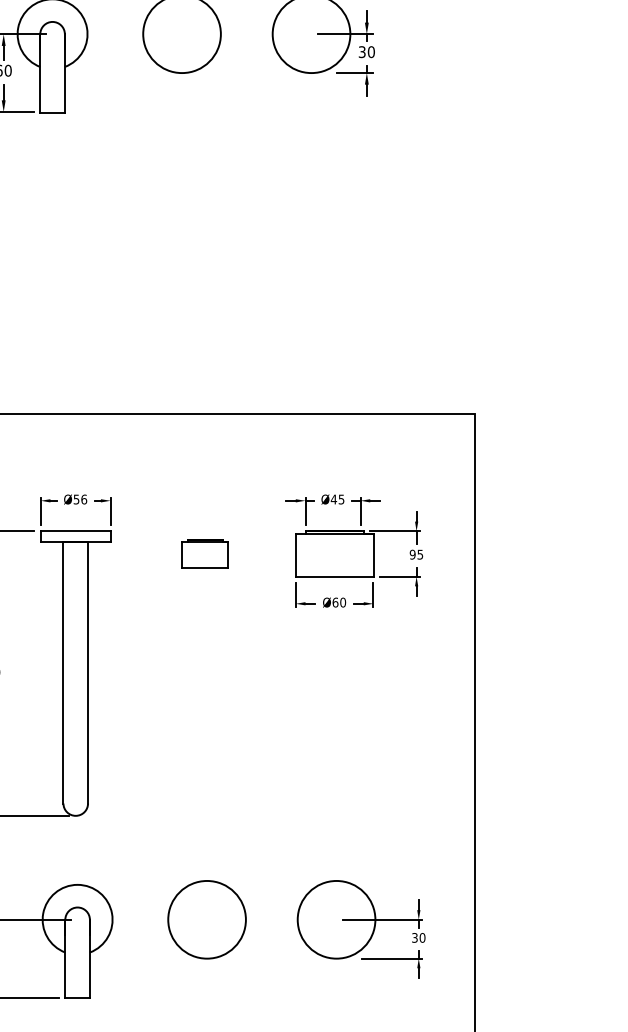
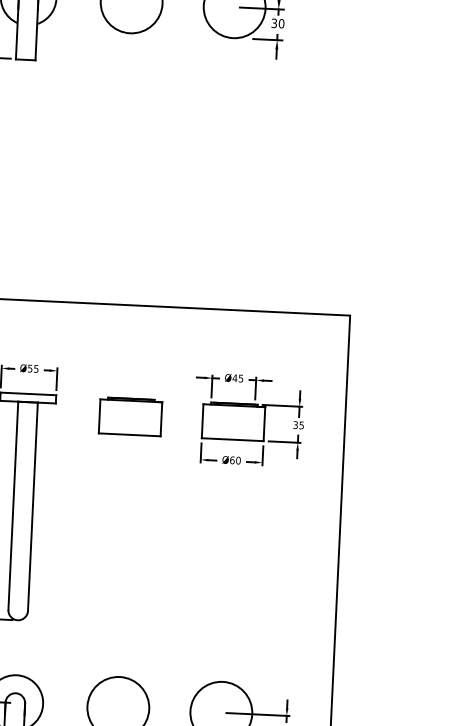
text: (84, 499) -> (36, 368), Ø56 -> Ø55
part: (204, 553) -> (130, 416), size x1.67
text: (412, 554) -> (295, 424), 95 -> 35

